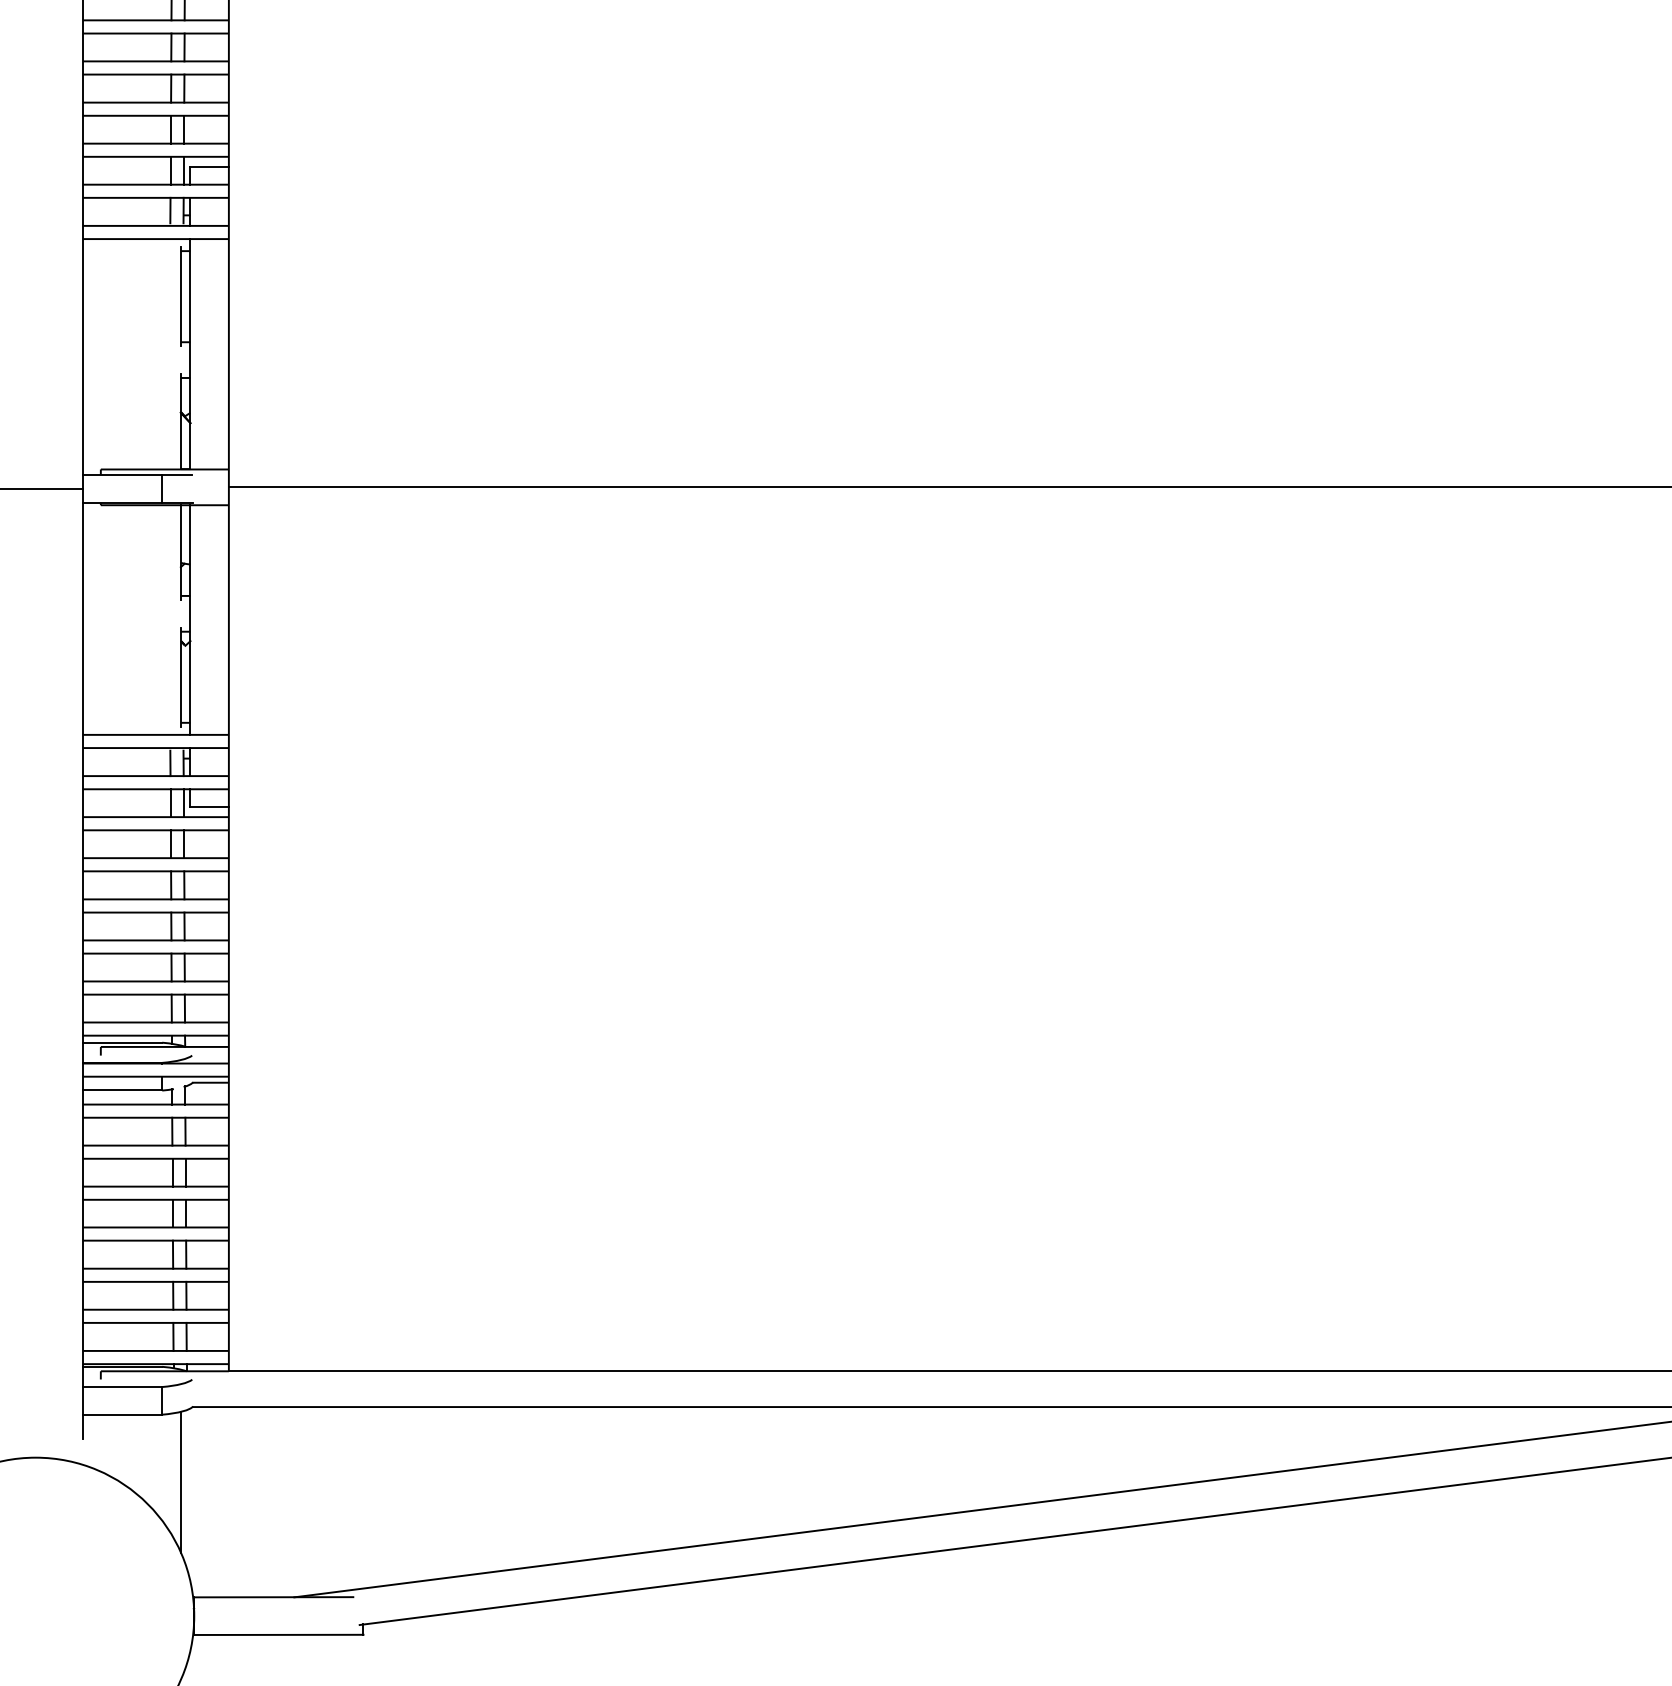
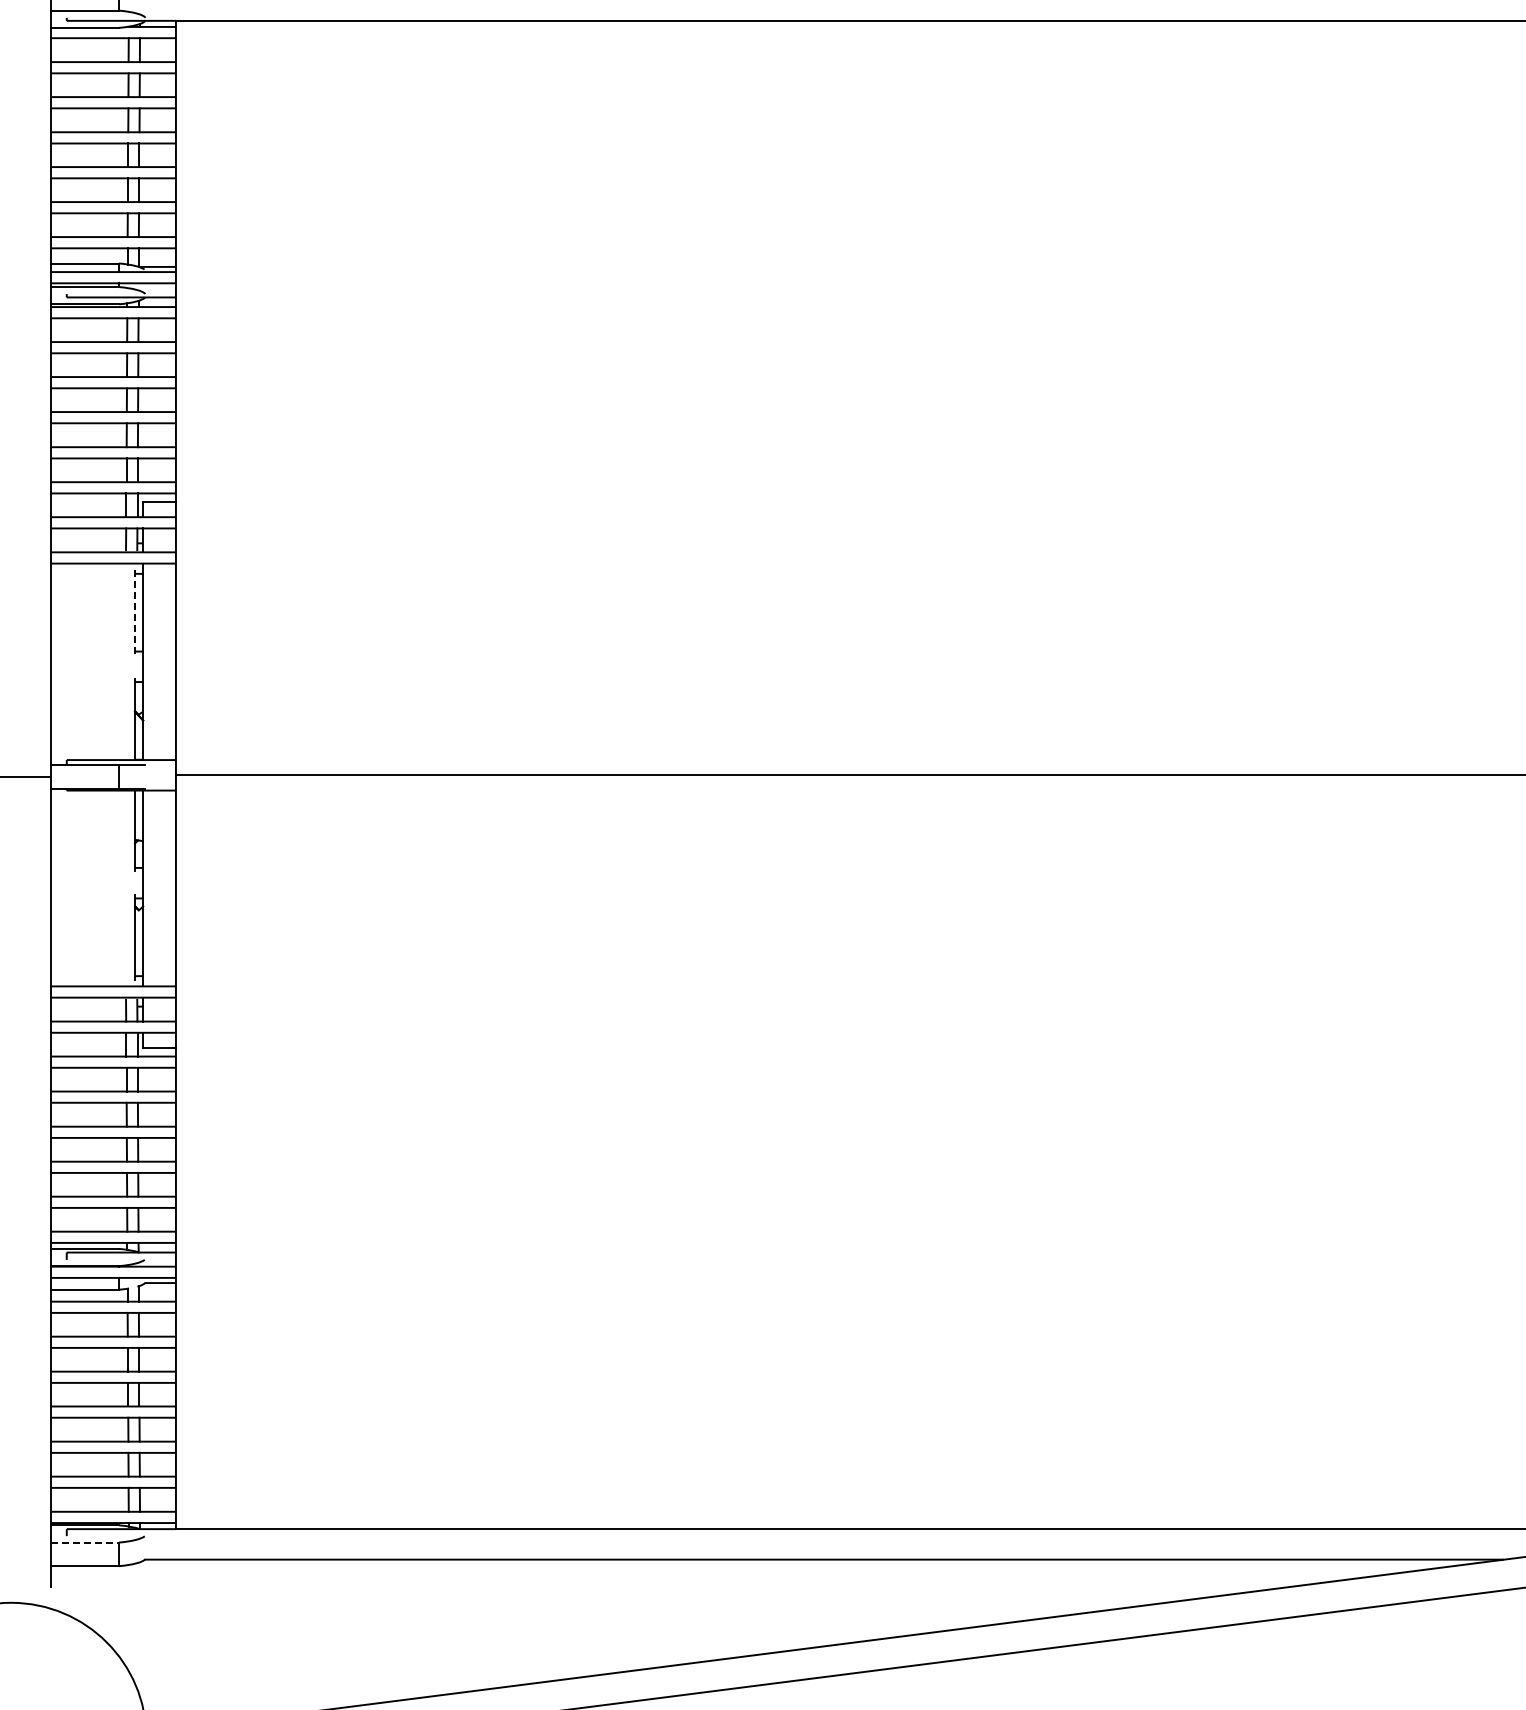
line: (181, 297) -> (135, 613), solid -> dashed
line: (122, 1386) -> (85, 1542), solid -> dashed
line: (181, 1481) -> (135, 1623), removed

